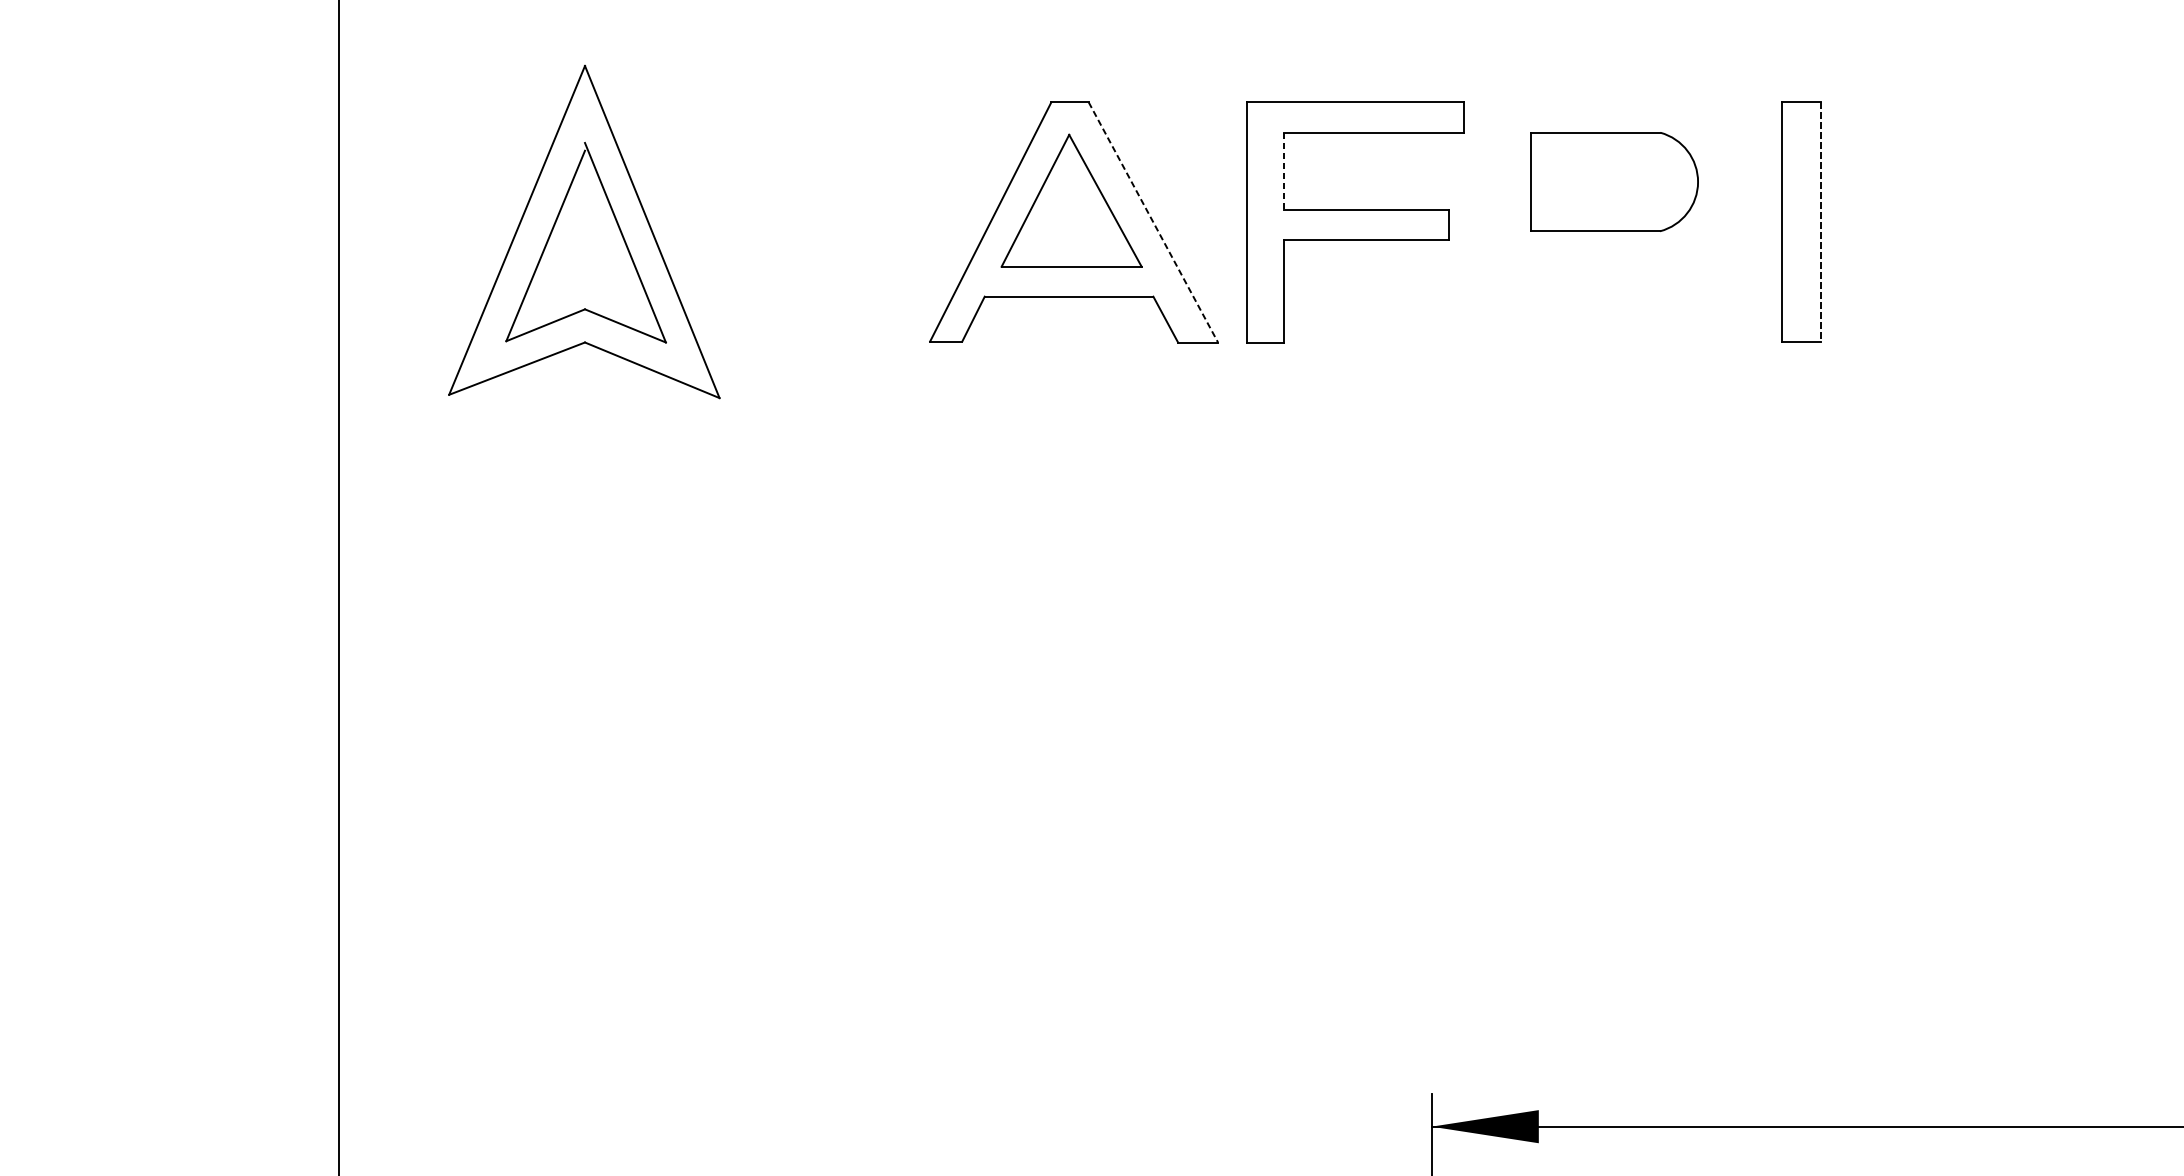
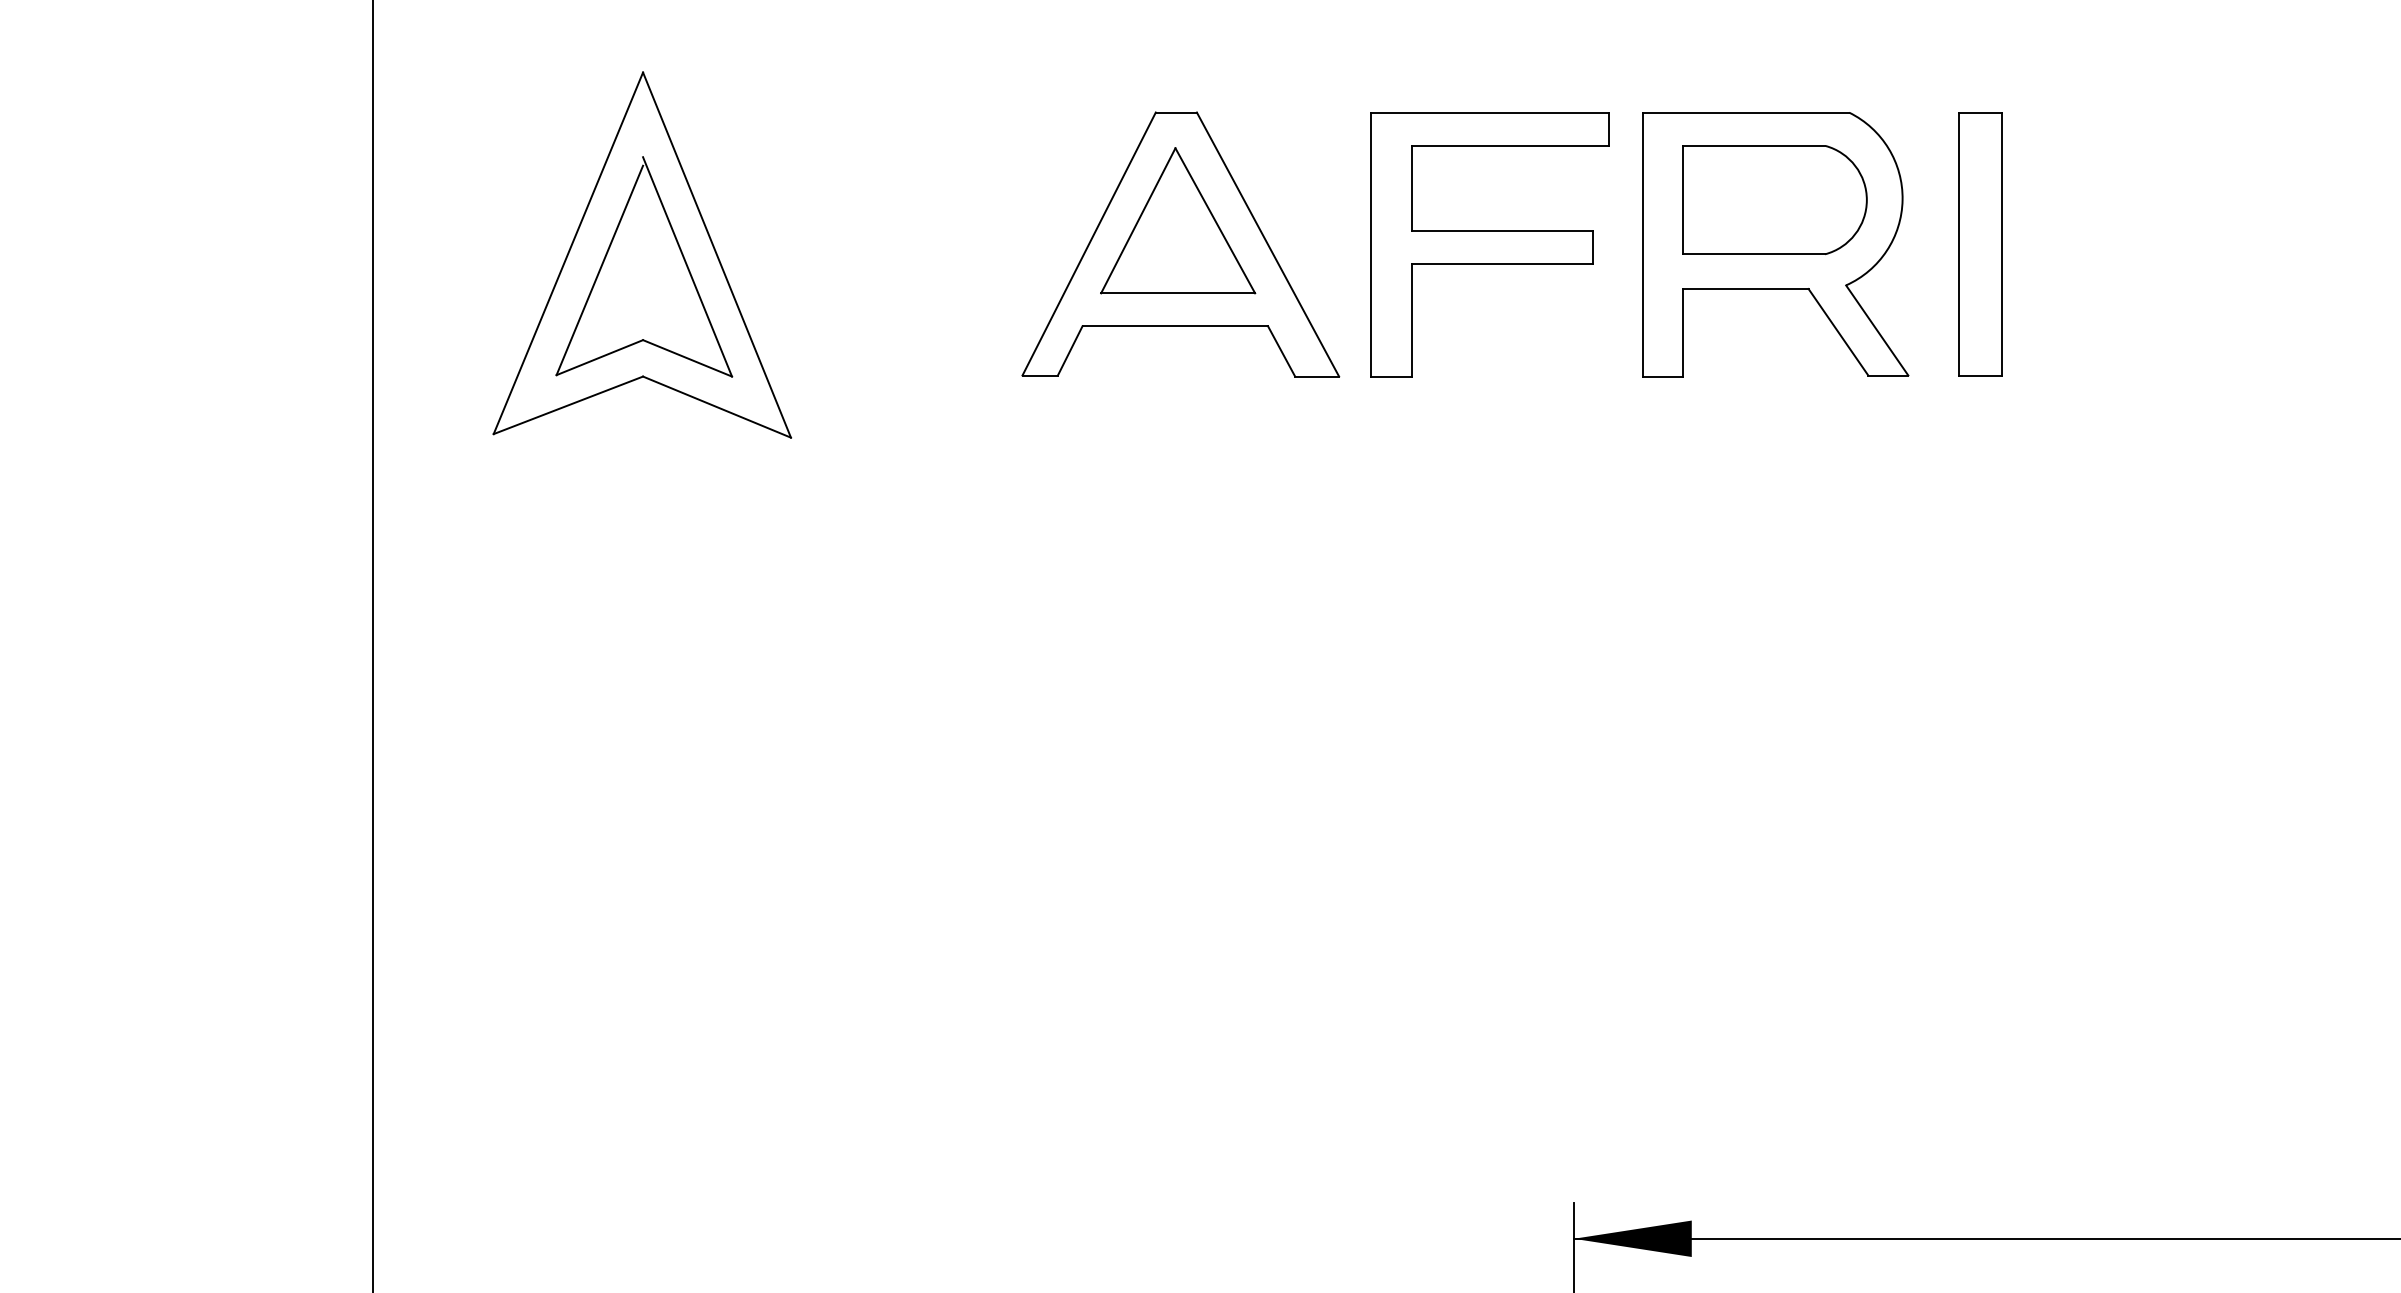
line: (1284, 171) -> (1412, 188), dashed -> solid
line: (1153, 222) -> (1268, 244), dashed -> solid
part: (1614, 222) -> (1775, 244), added
line: (1820, 222) -> (2001, 244), dashed -> solid

